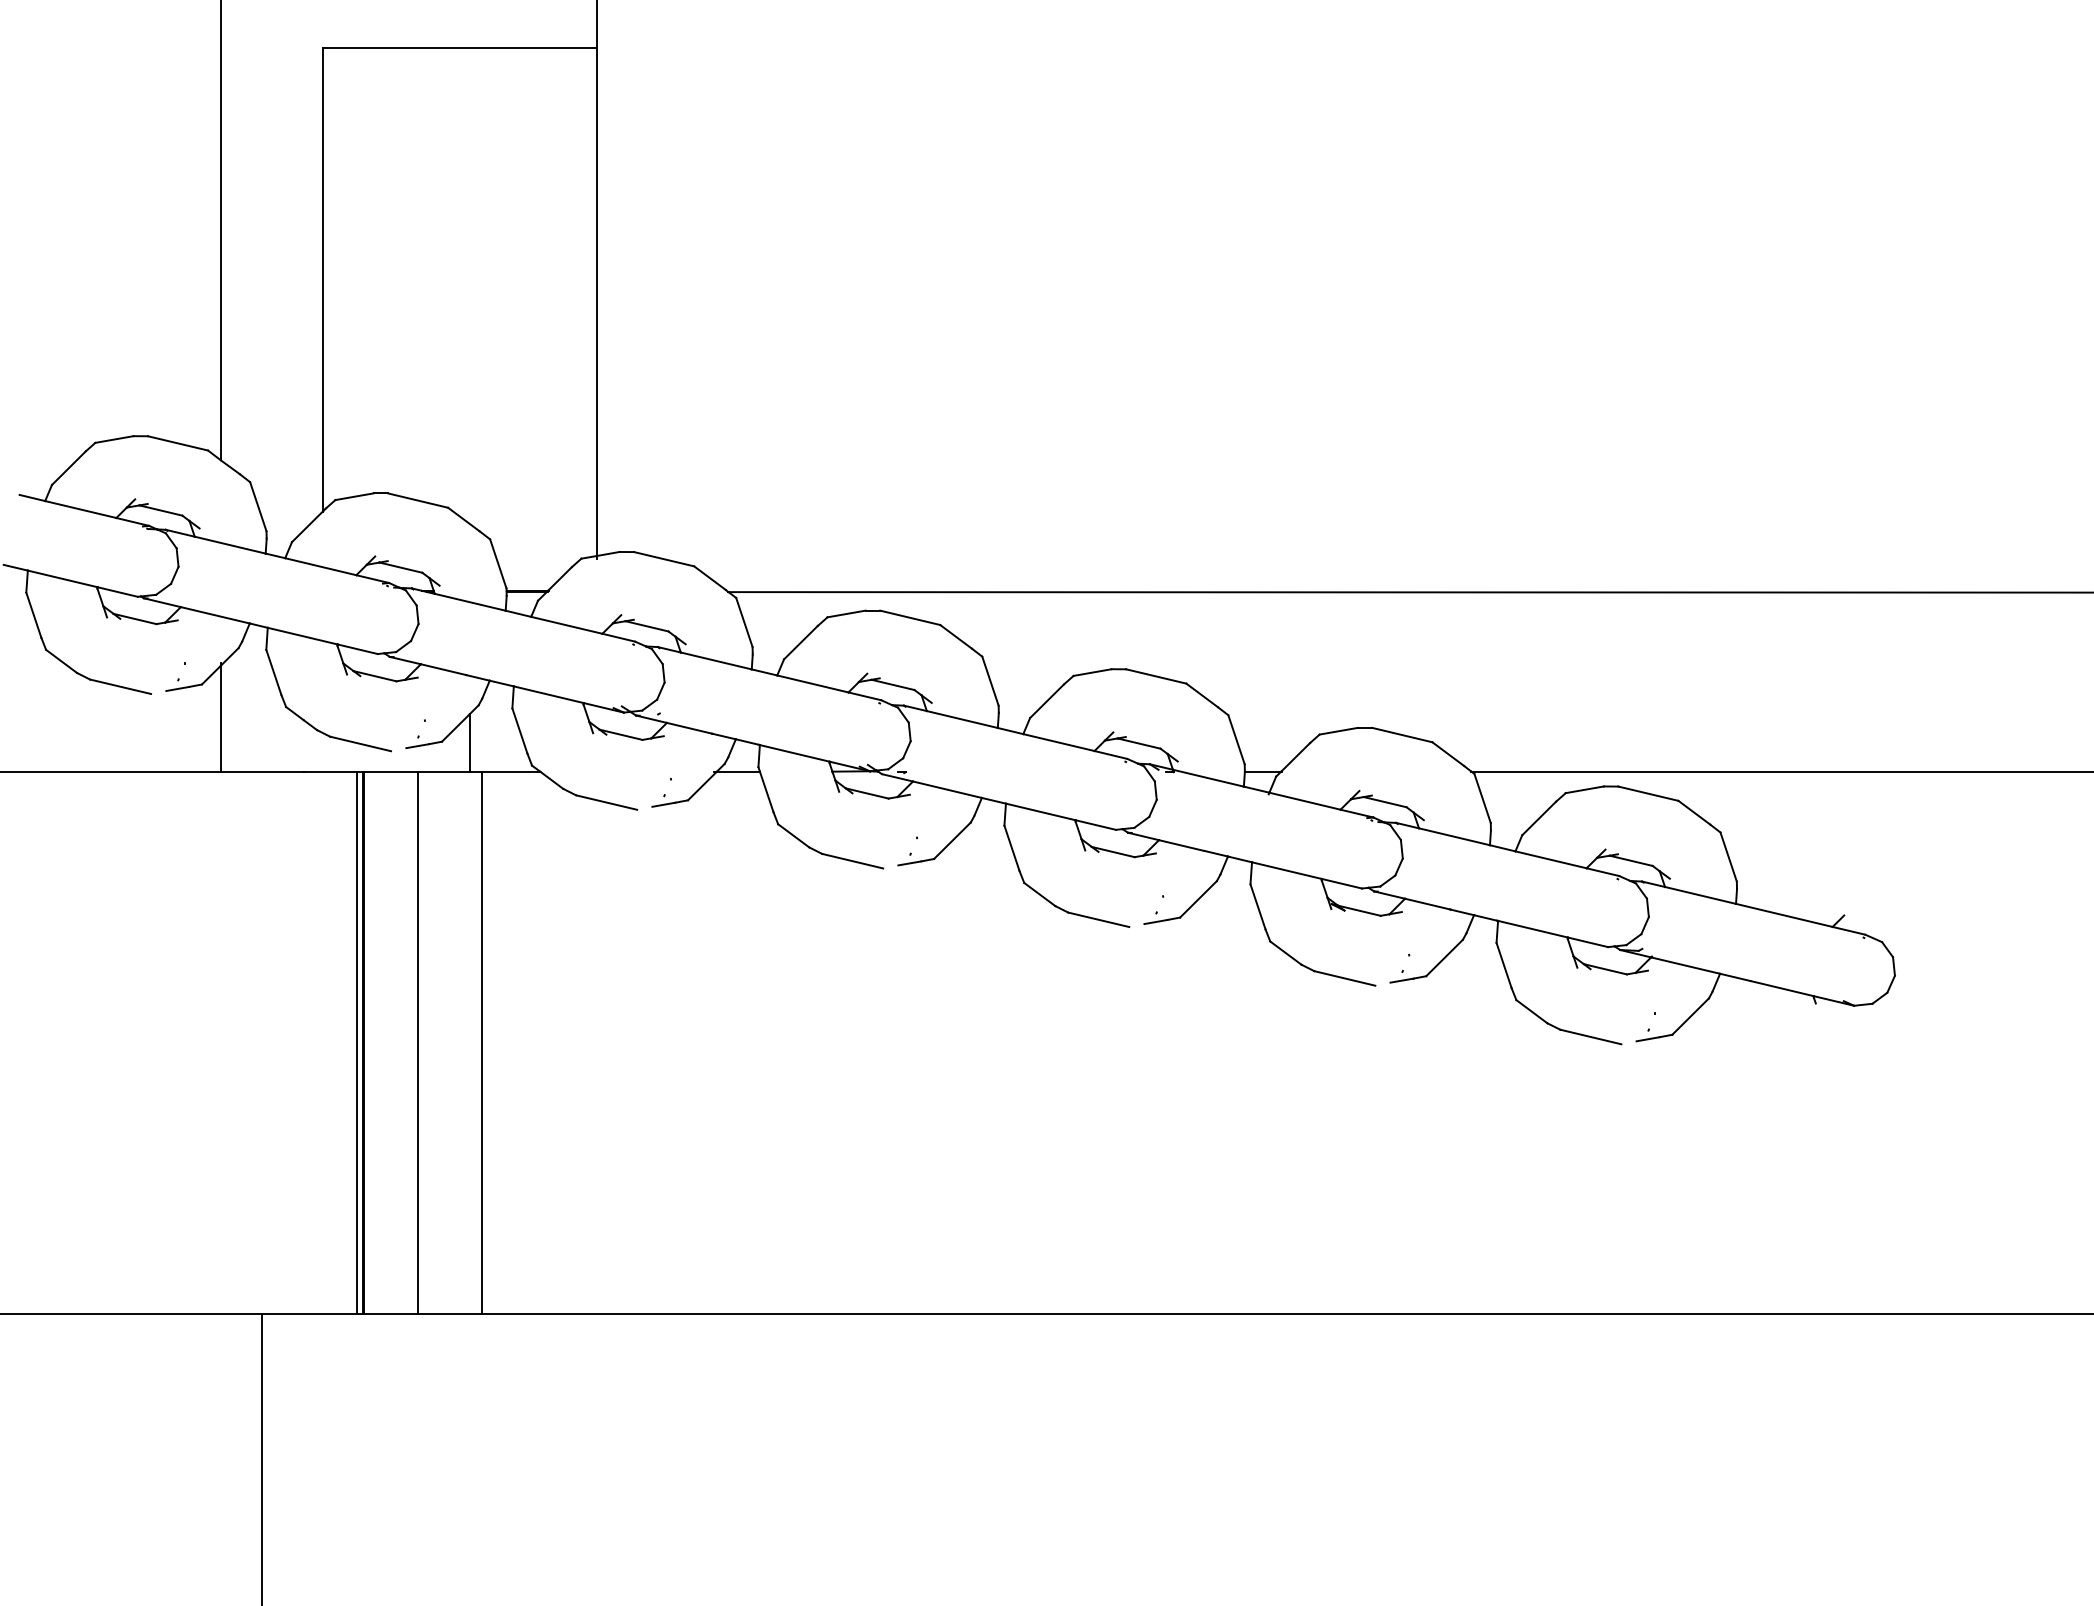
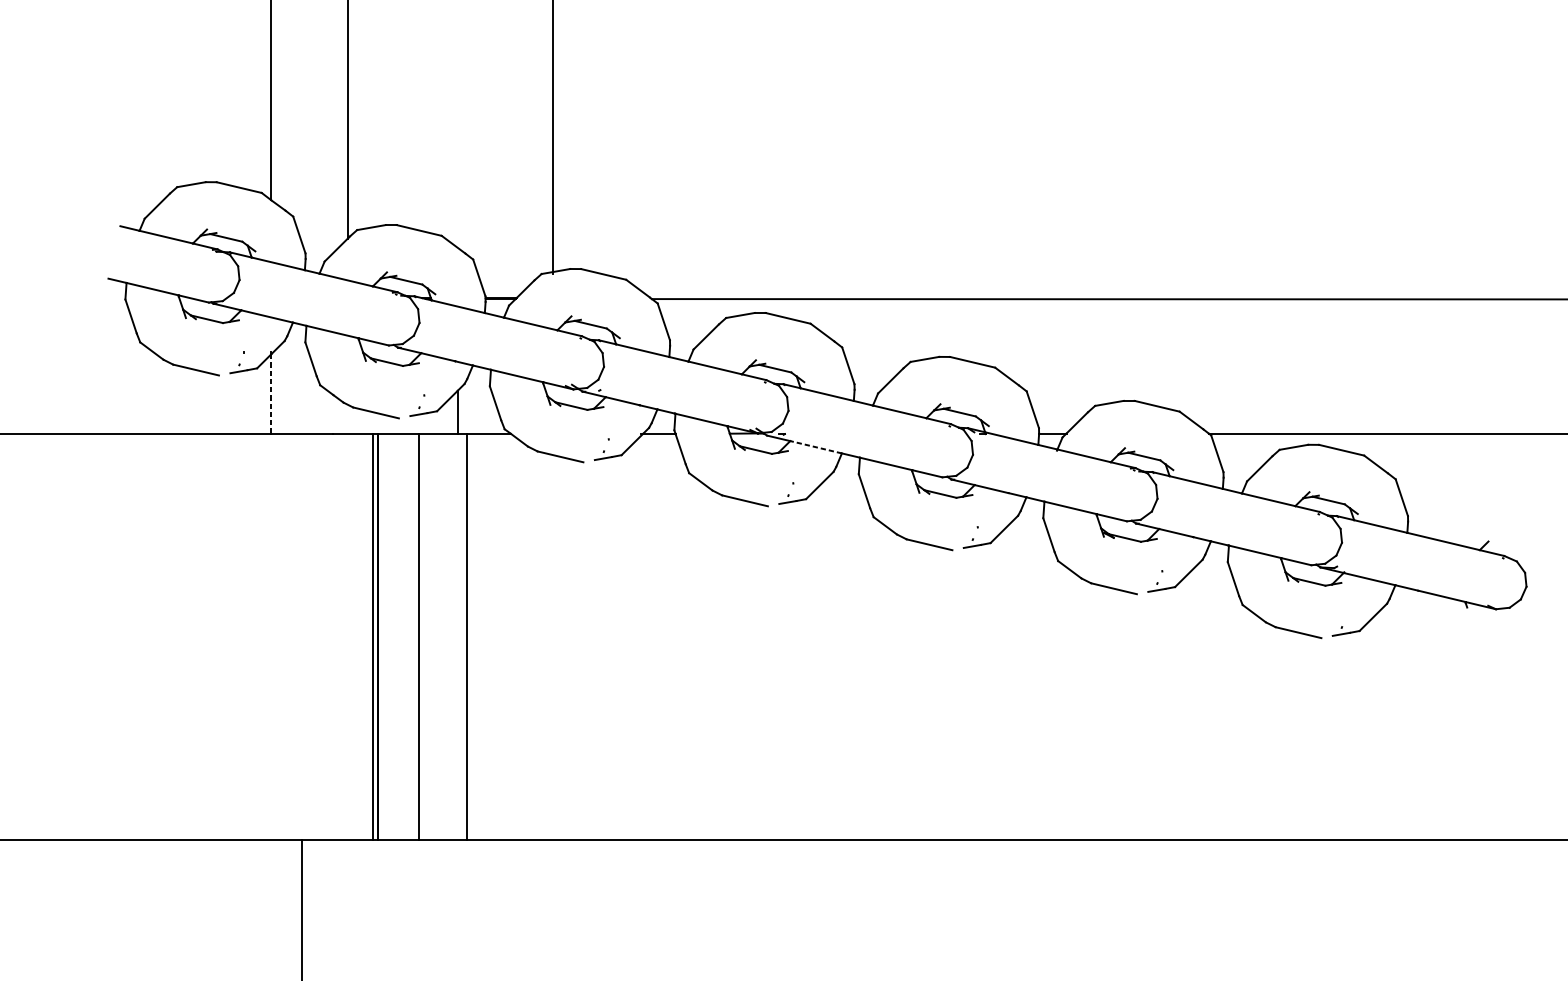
line: (220, 718) -> (271, 393), solid -> dashed
line: (946, 789) -> (815, 447), solid -> dashed

